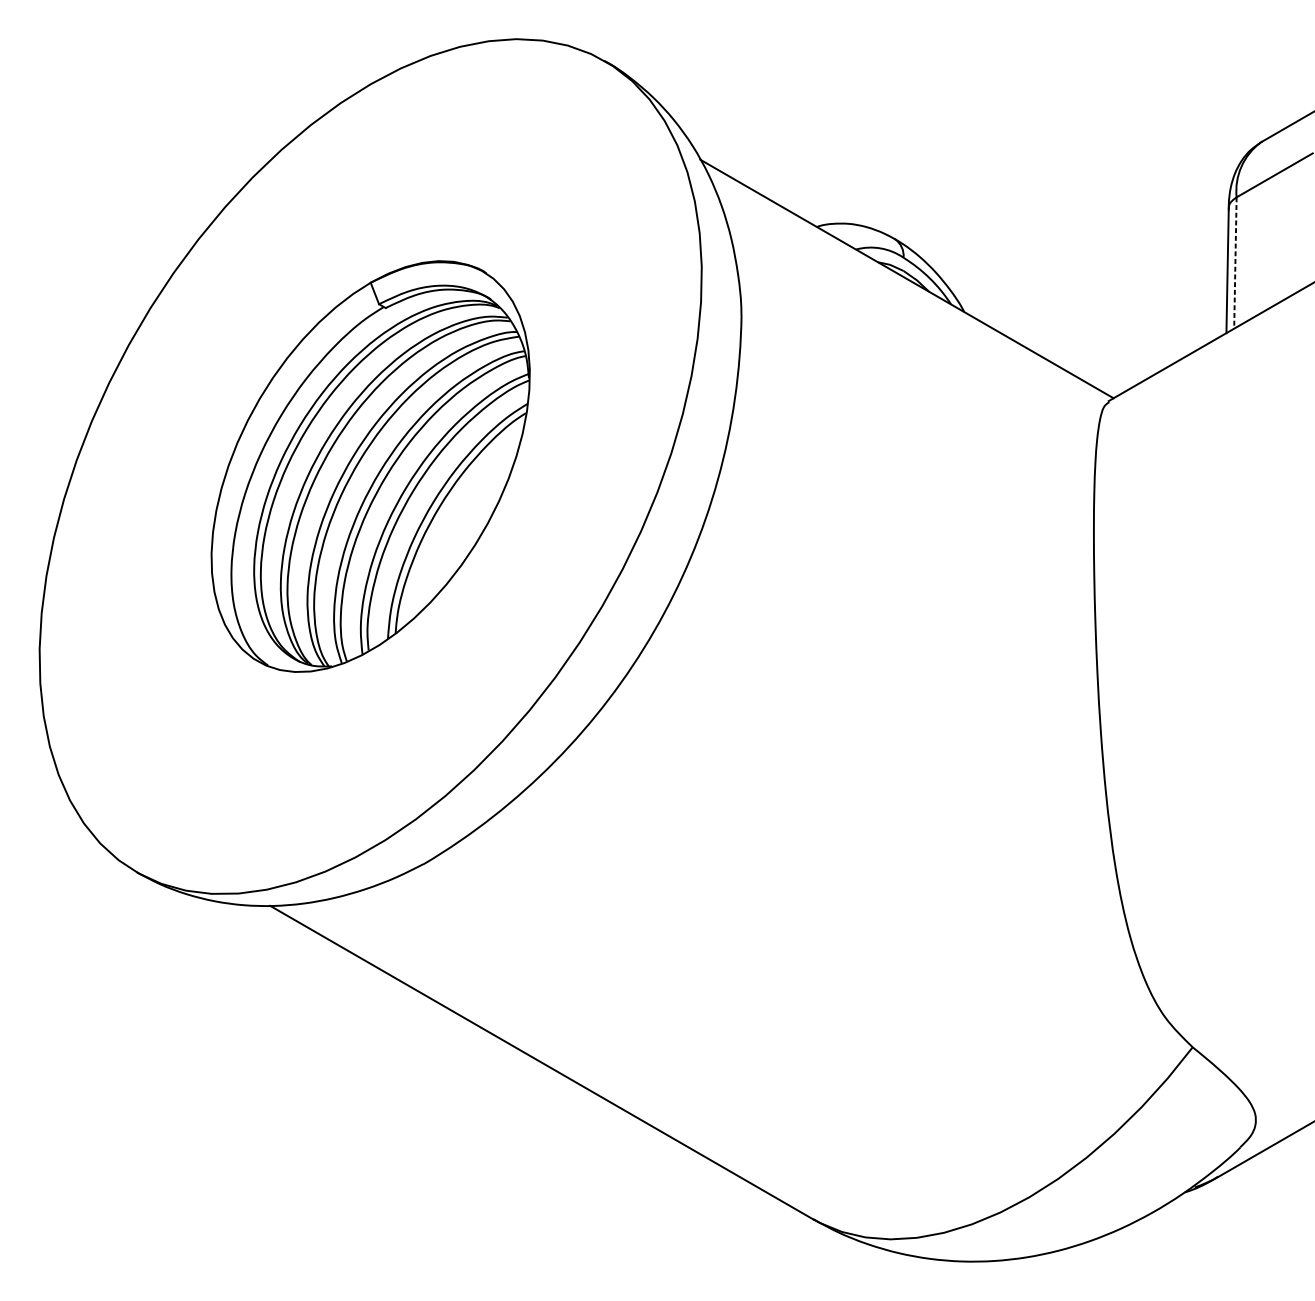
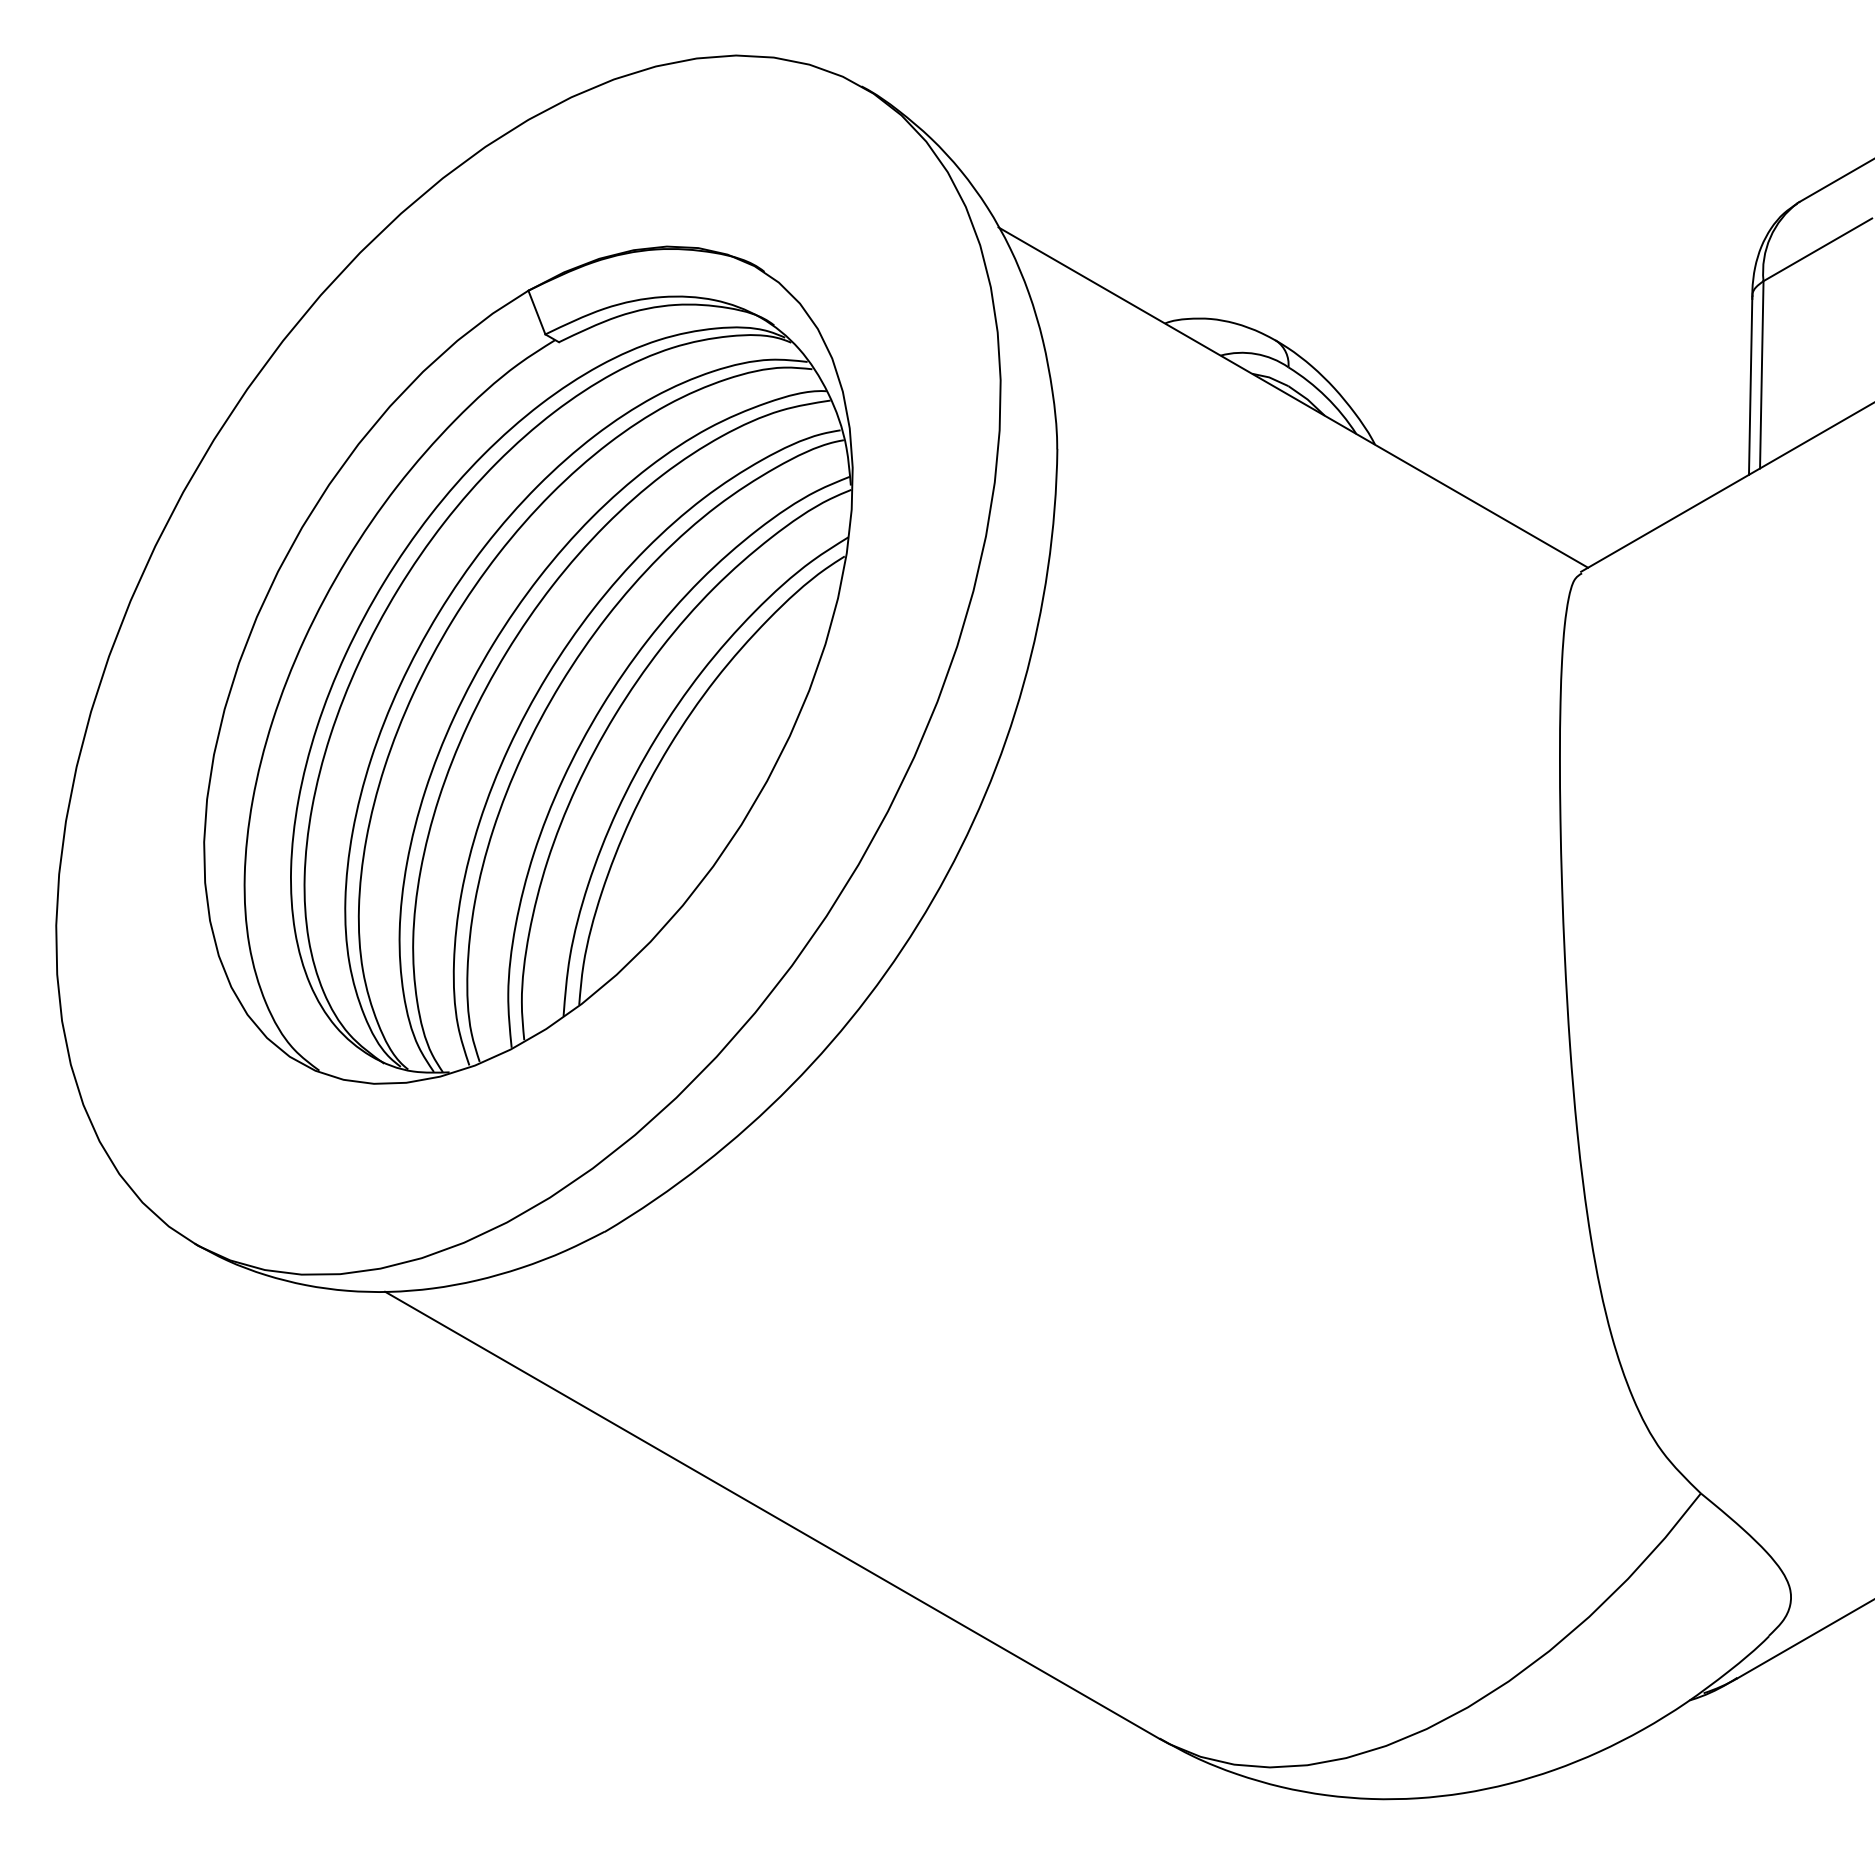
line: (1235, 262) -> (1761, 374), dashed -> solid
part: (370, 466) -> (528, 664), size x1.43

